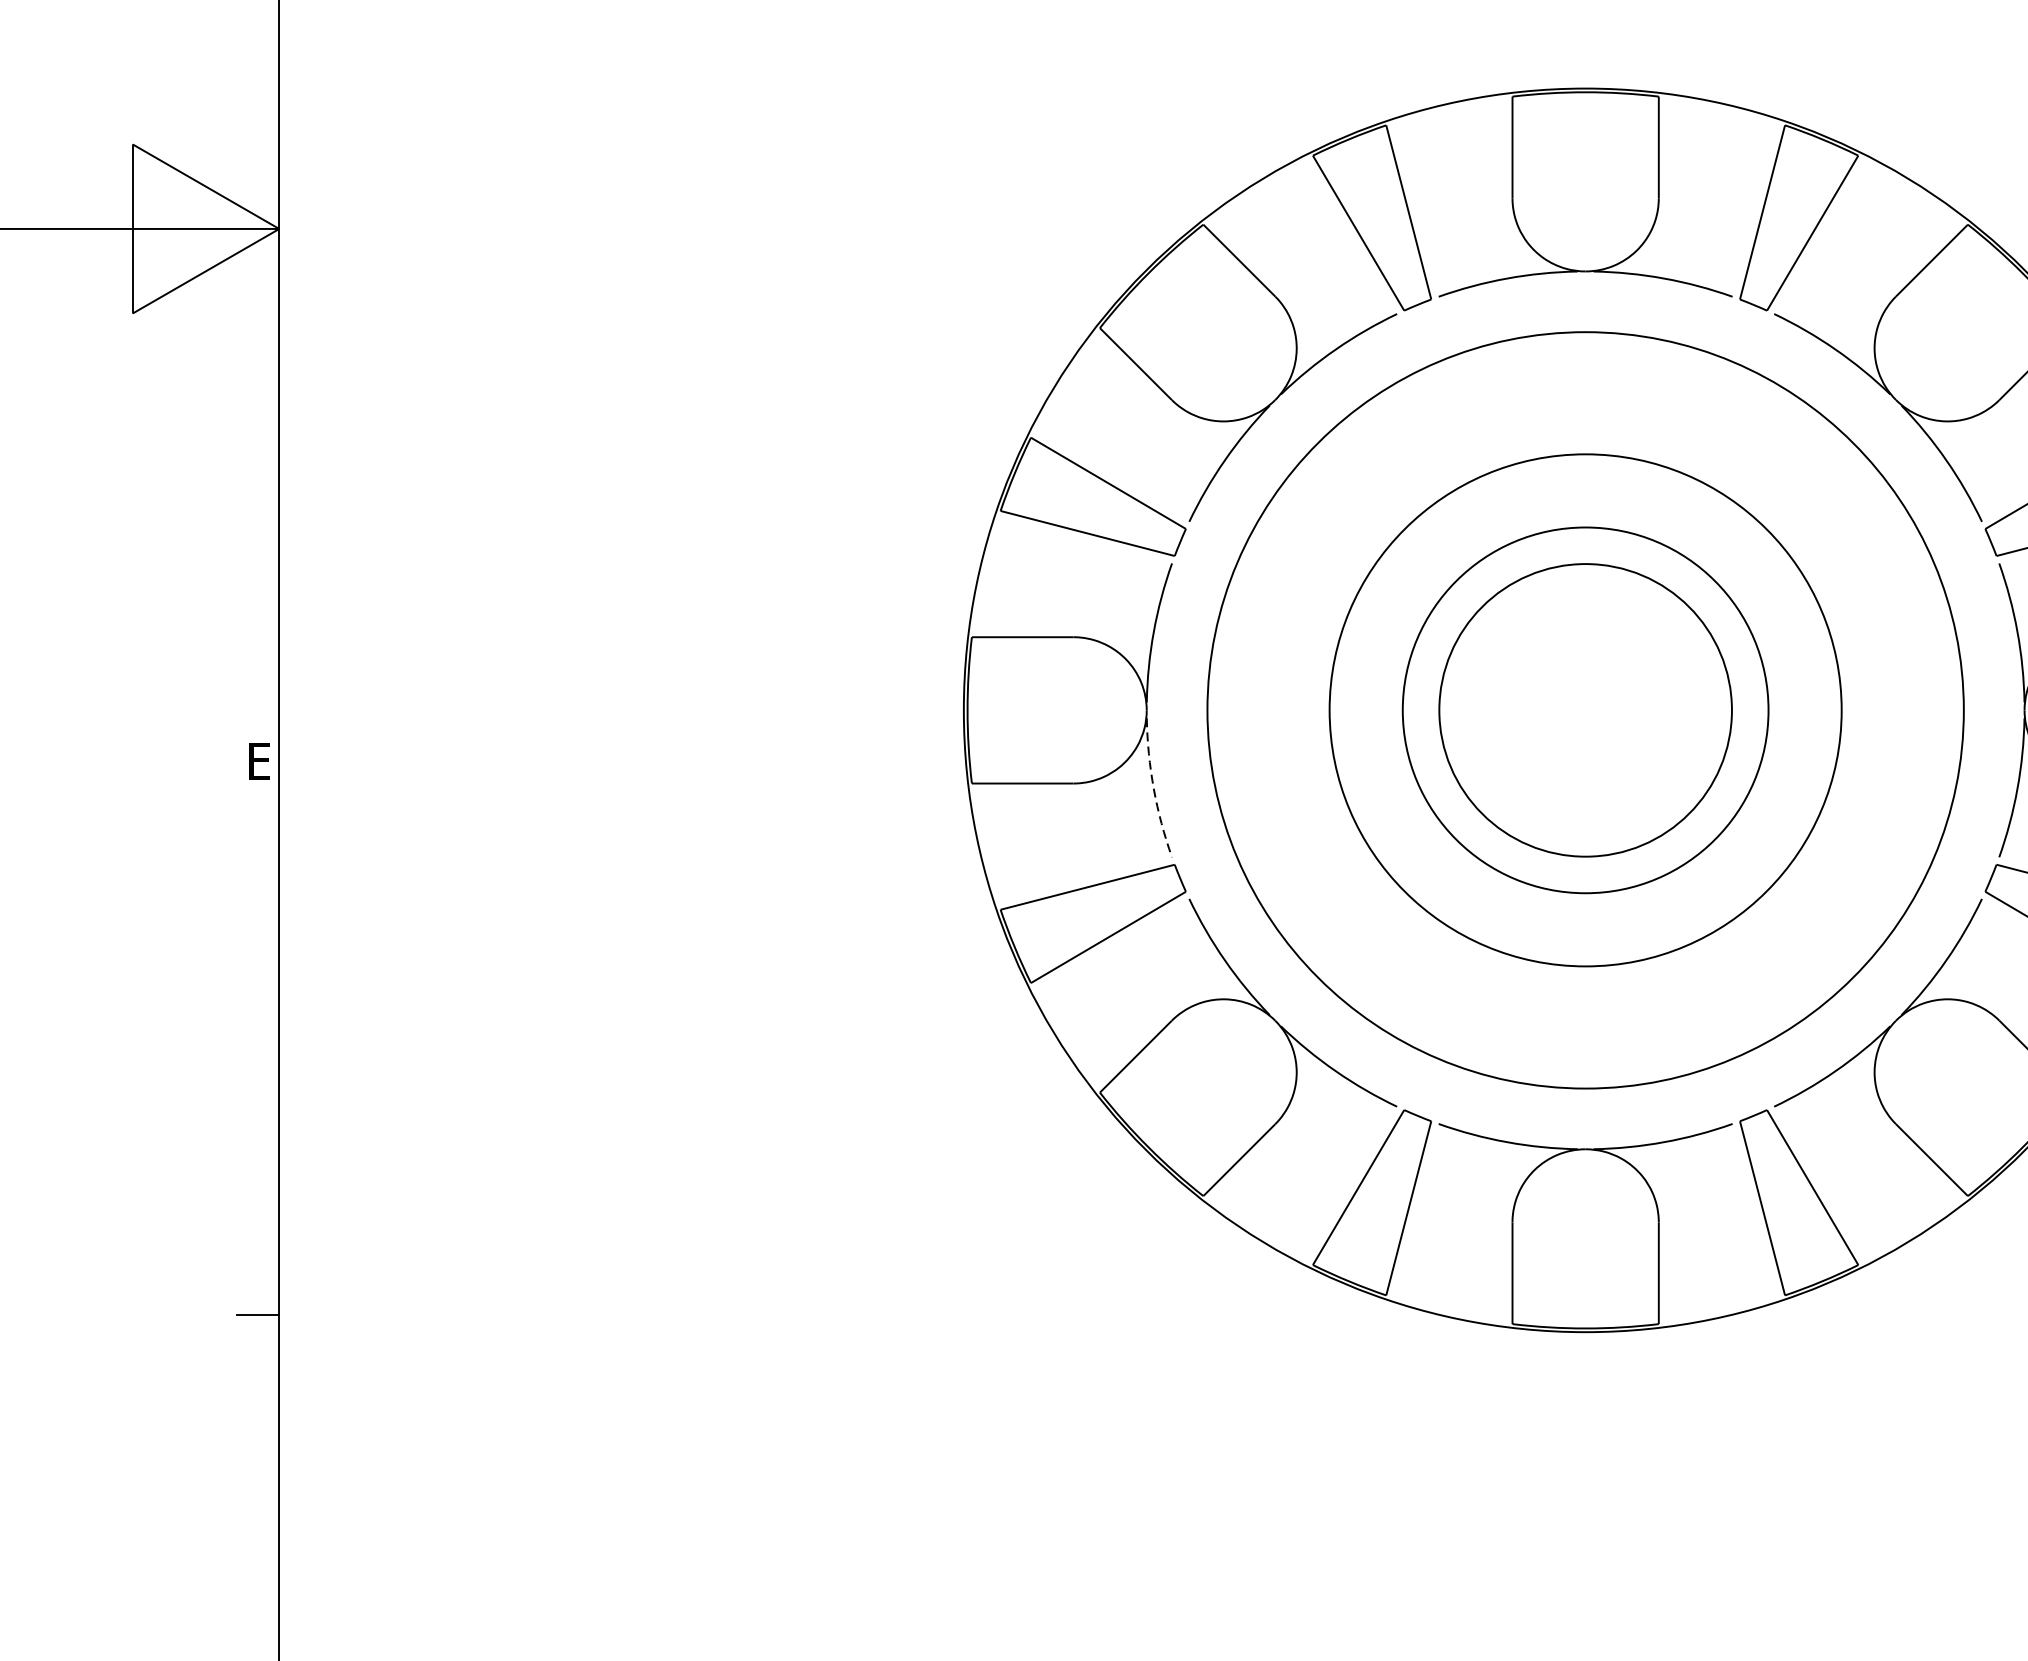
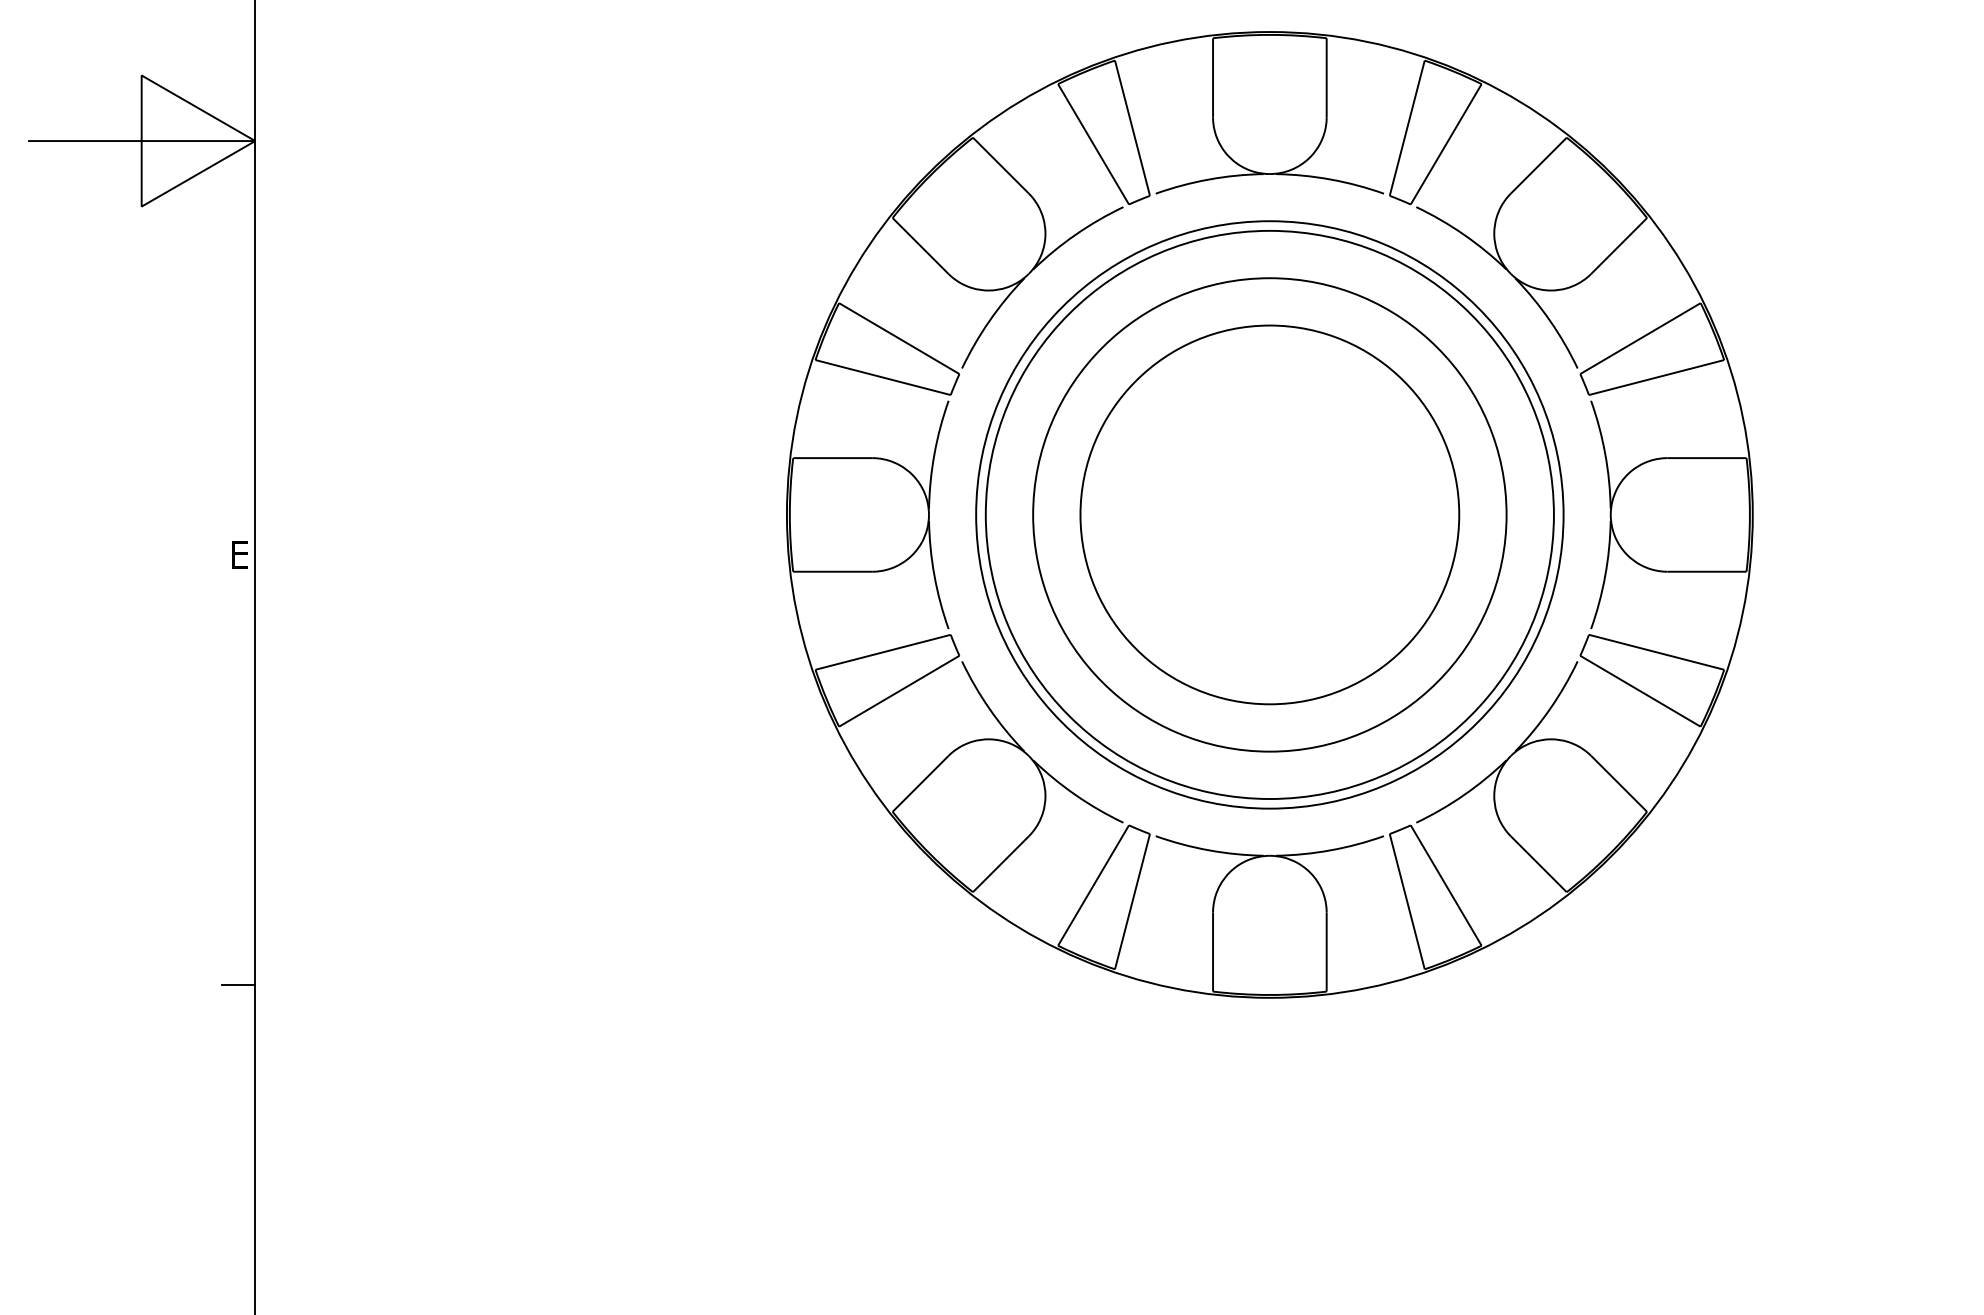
circle: (1585, 709) -> (1269, 514), size x1.43
circle: (1585, 709) -> (1269, 514), size x1.67
circle: (1585, 709) -> (1269, 514), size x1.67
arc: (1153, 788) -> (934, 575), dashed -> solid

